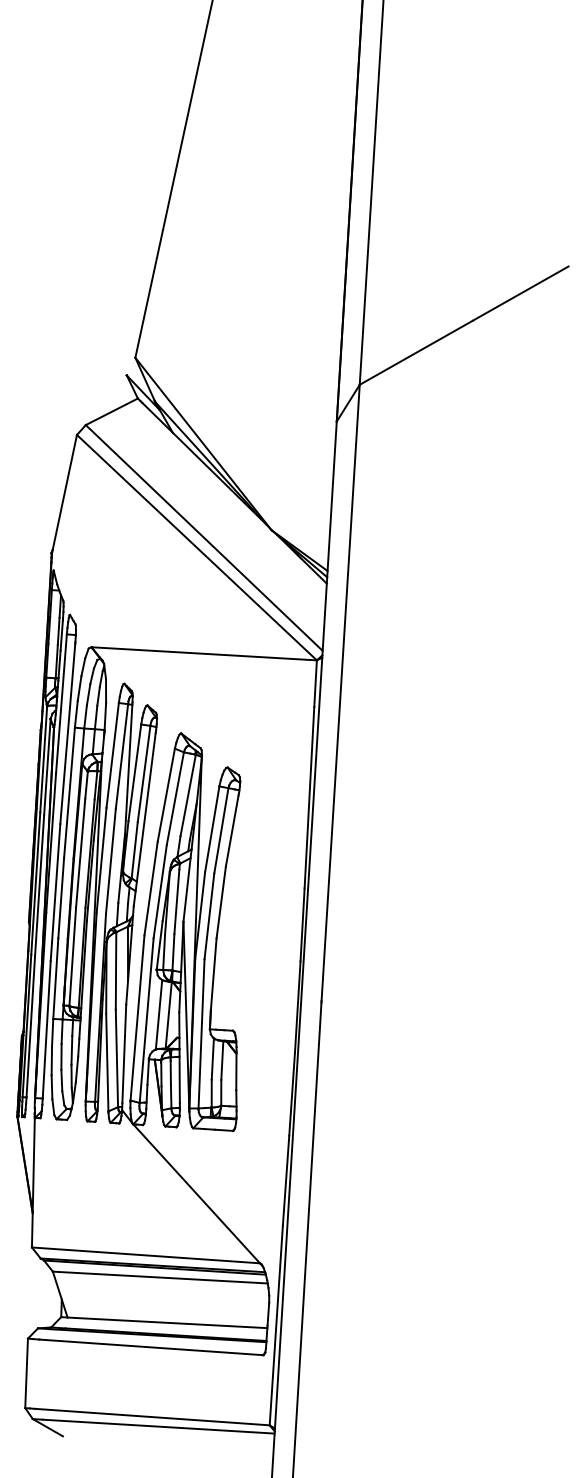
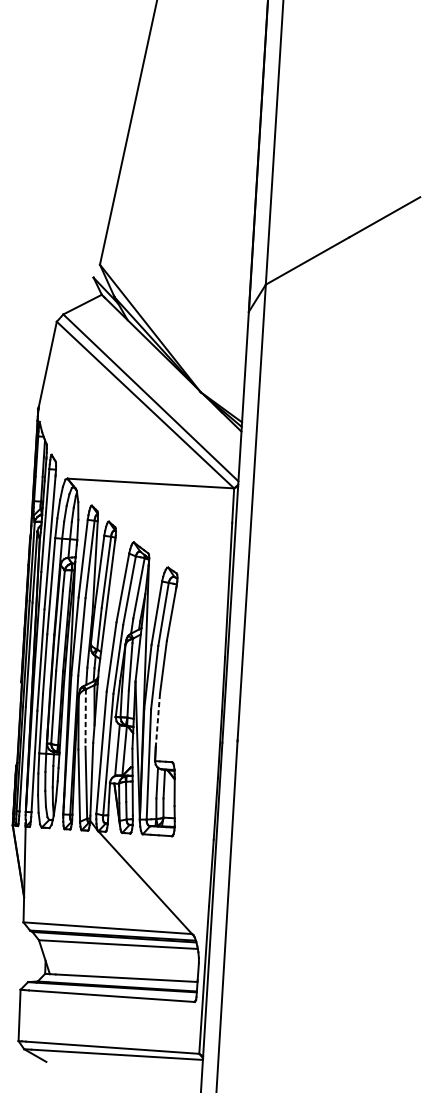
line: (116, 971) -> (86, 718), solid -> dashed
line: (213, 974) -> (157, 720), solid -> dashed

